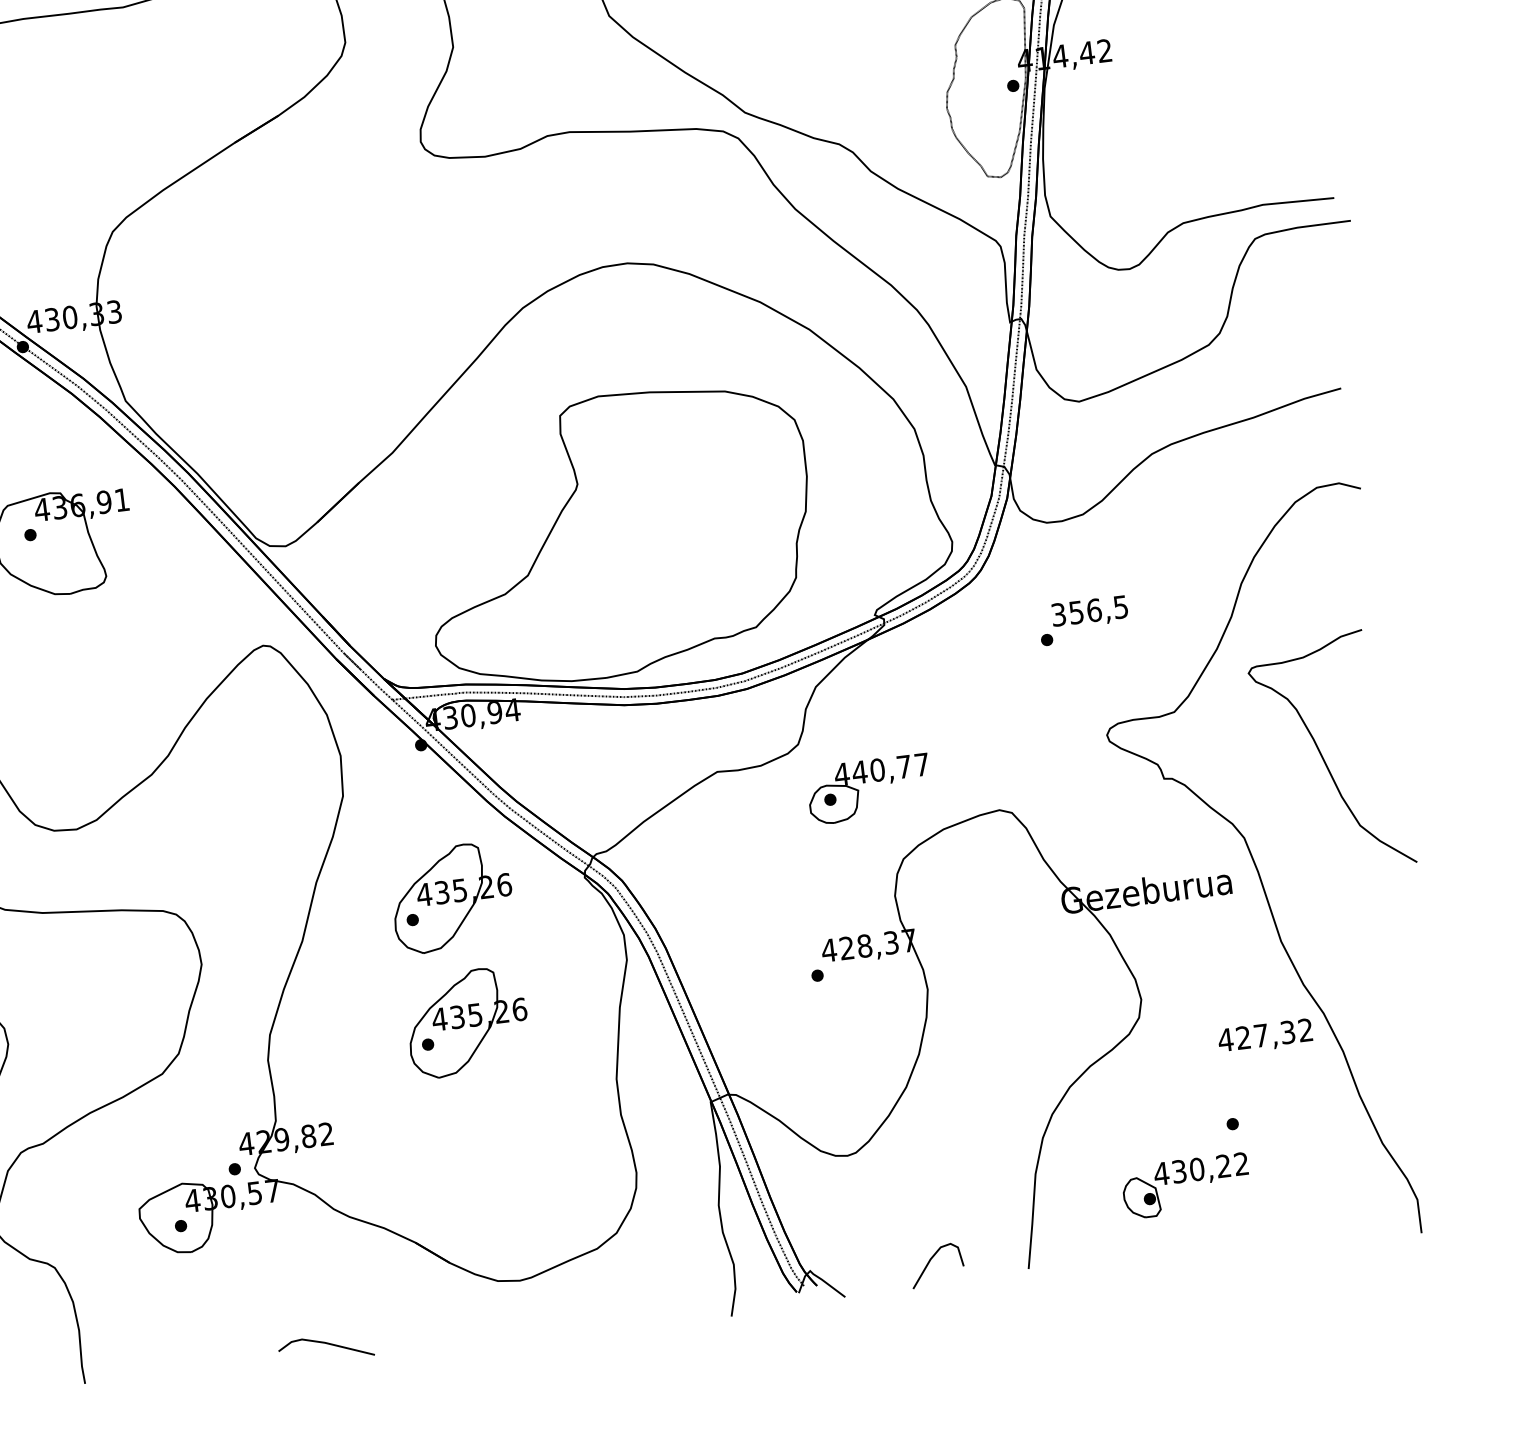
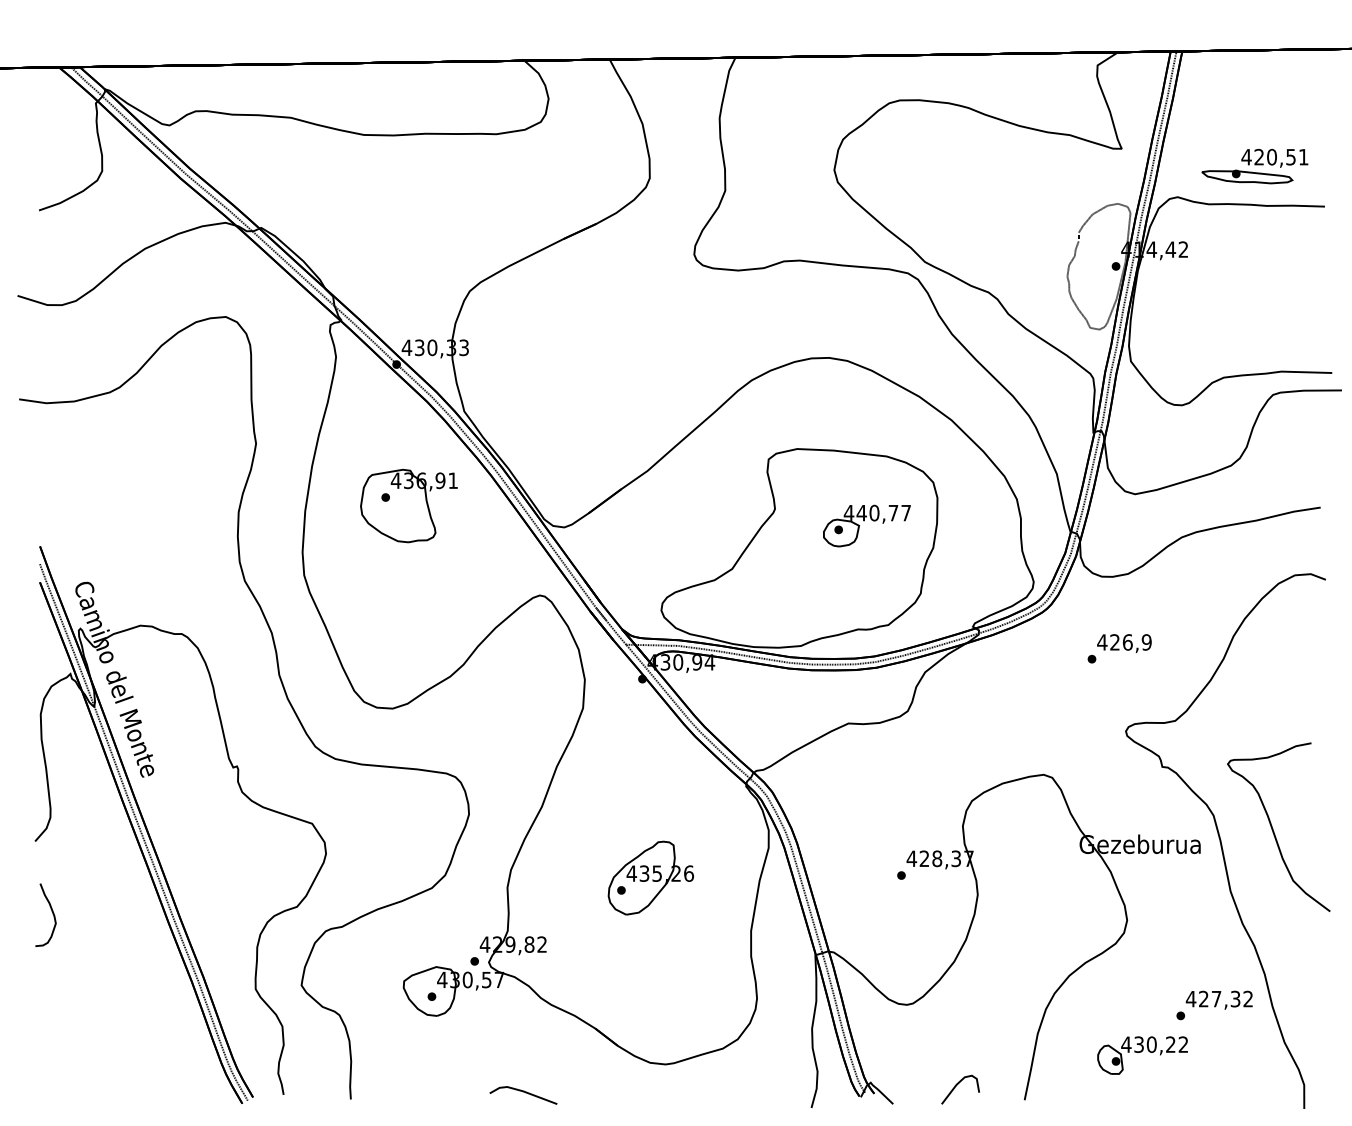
text: (1089, 611) -> (1124, 642), 356,5 -> 426,9
curve: (1323, 755) -> (1273, 828), moved
part: (868, 788) -> (866, 525), moved
part: (451, 896) -> (650, 788), removed
text: (1264, 1035) -> (1218, 999), moved

